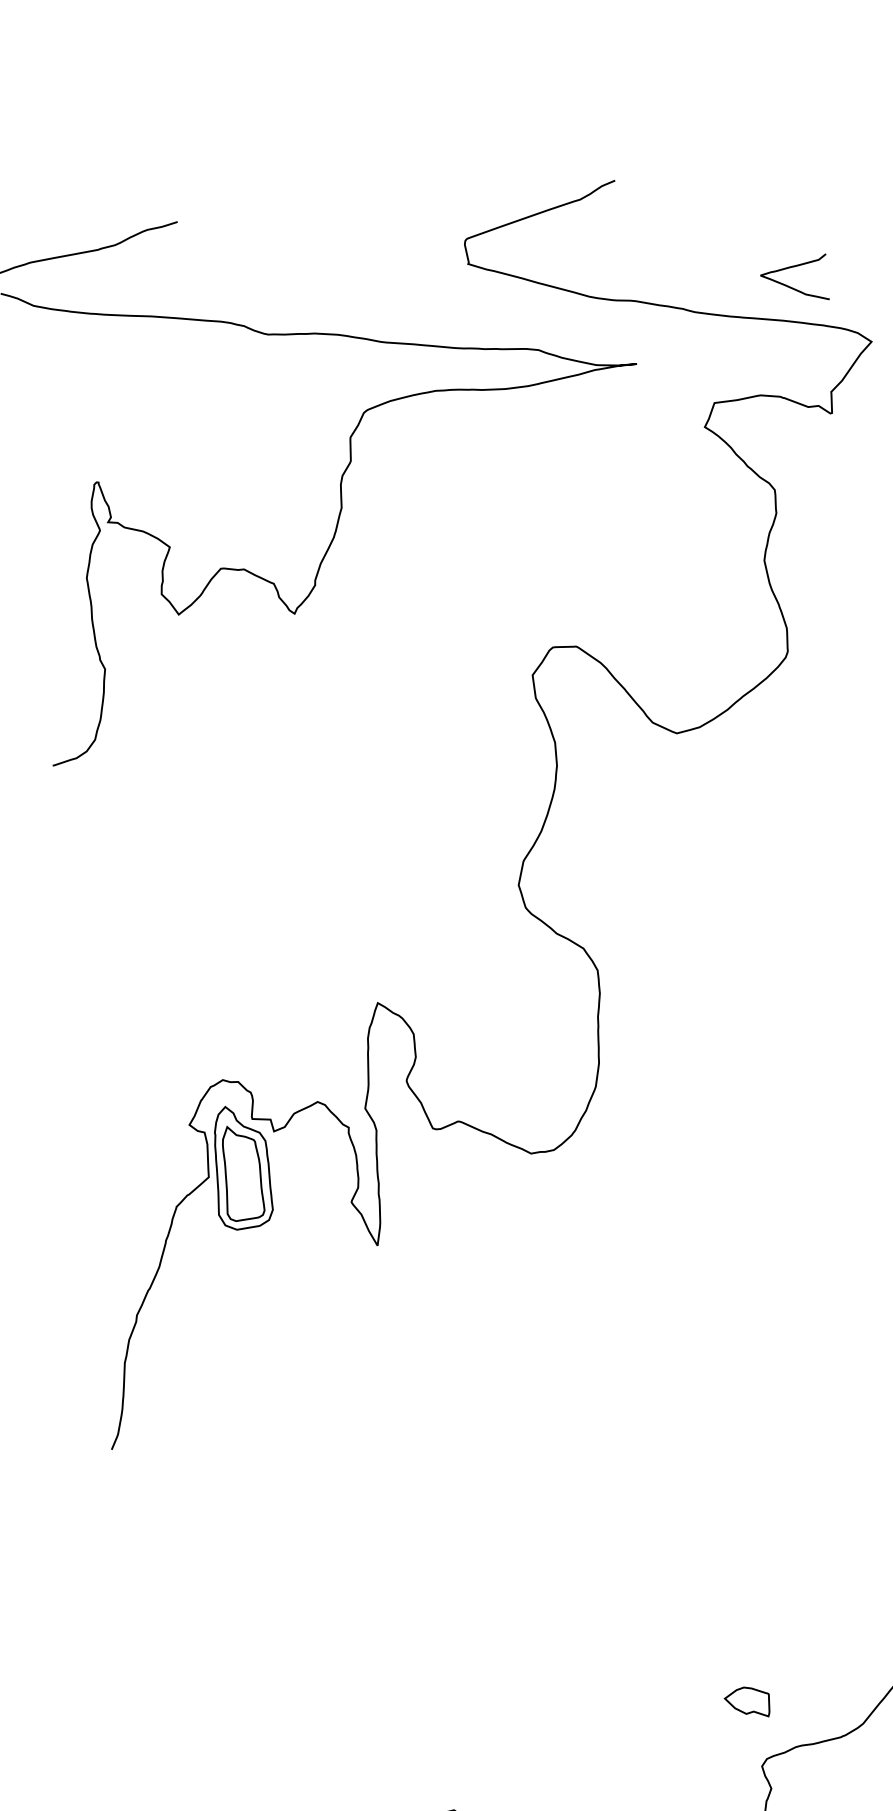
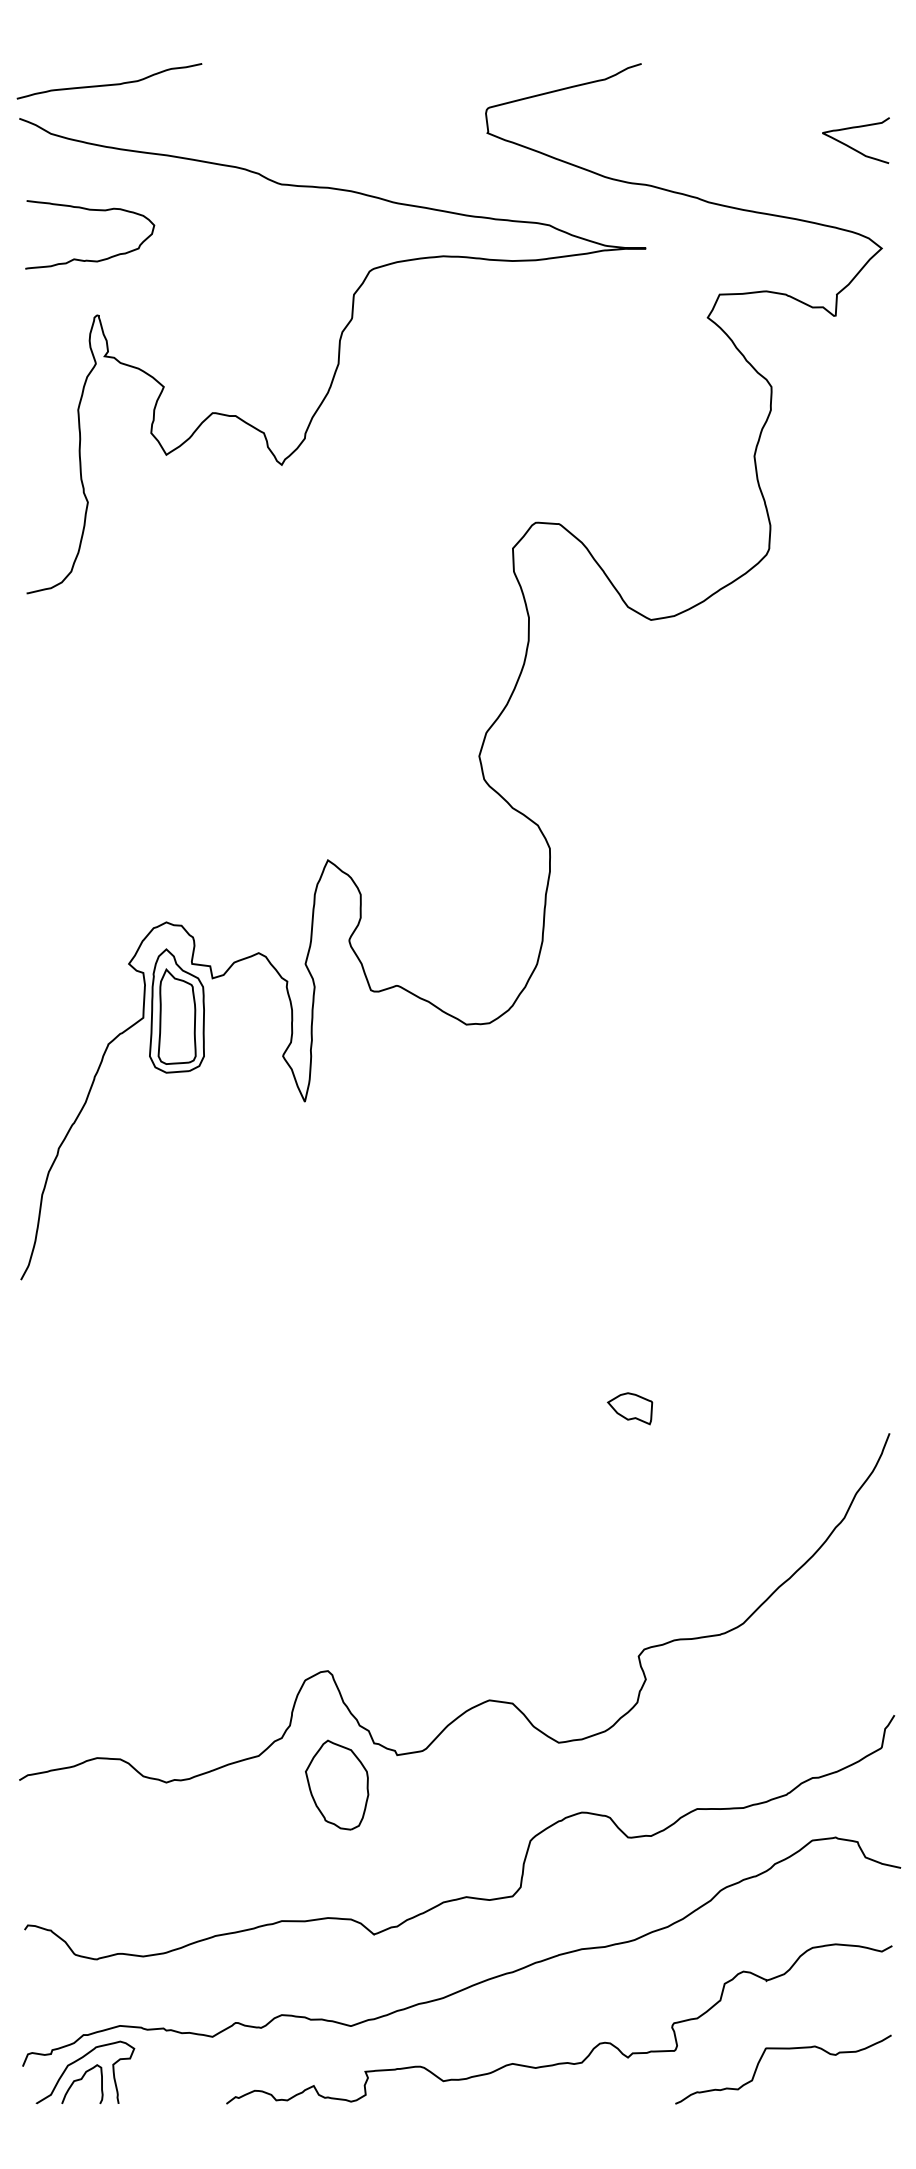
curve: (791, 287) -> (852, 147), moved
curve: (80, 378) -> (90, 210), added
part: (747, 1702) -> (630, 1408), moved

